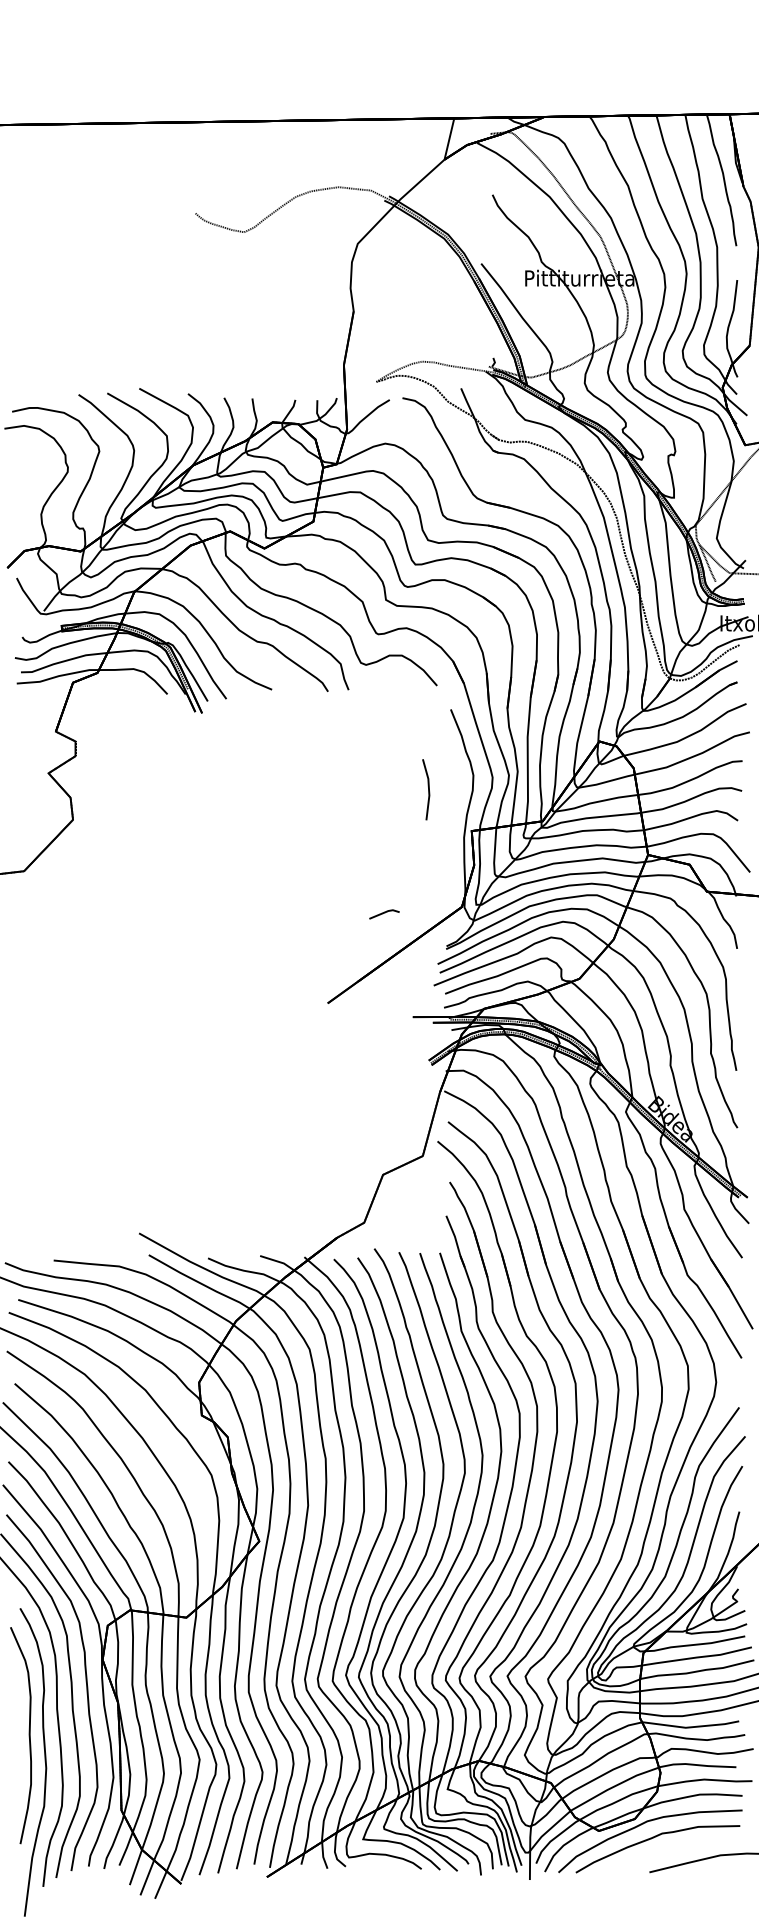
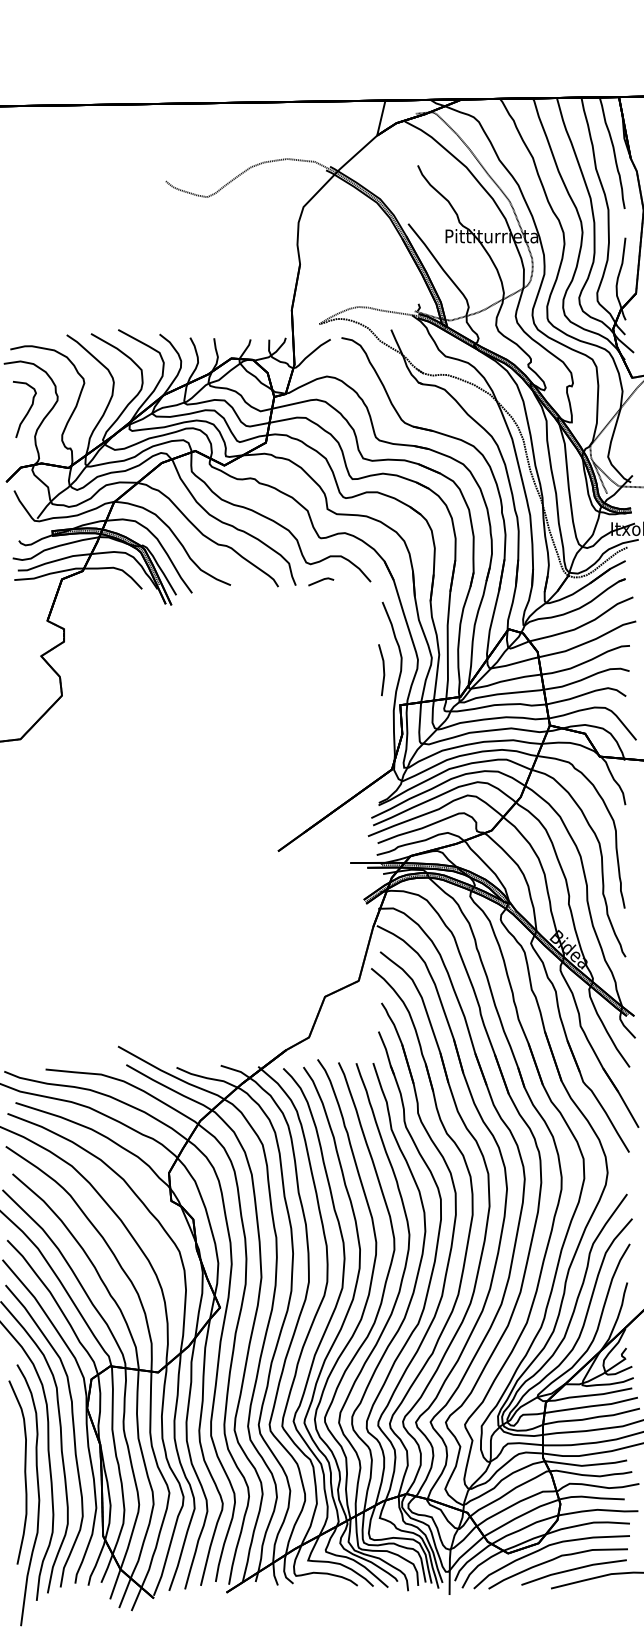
curve: (32, 484) -> (27, 411), added
line: (428, 790) -> (383, 670), moved
line: (384, 913) -> (321, 581), moved
line: (675, 1851) -> (573, 1570), added

